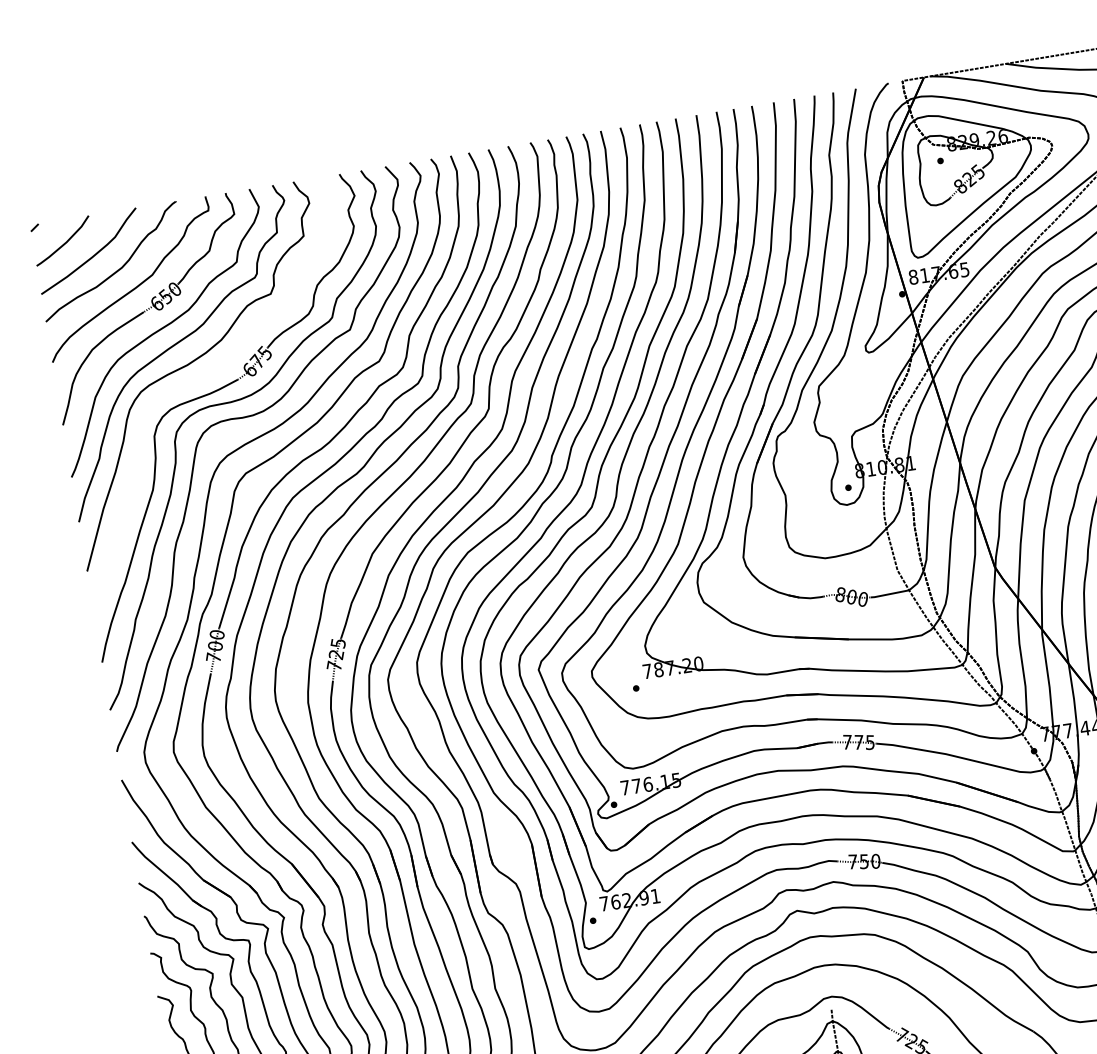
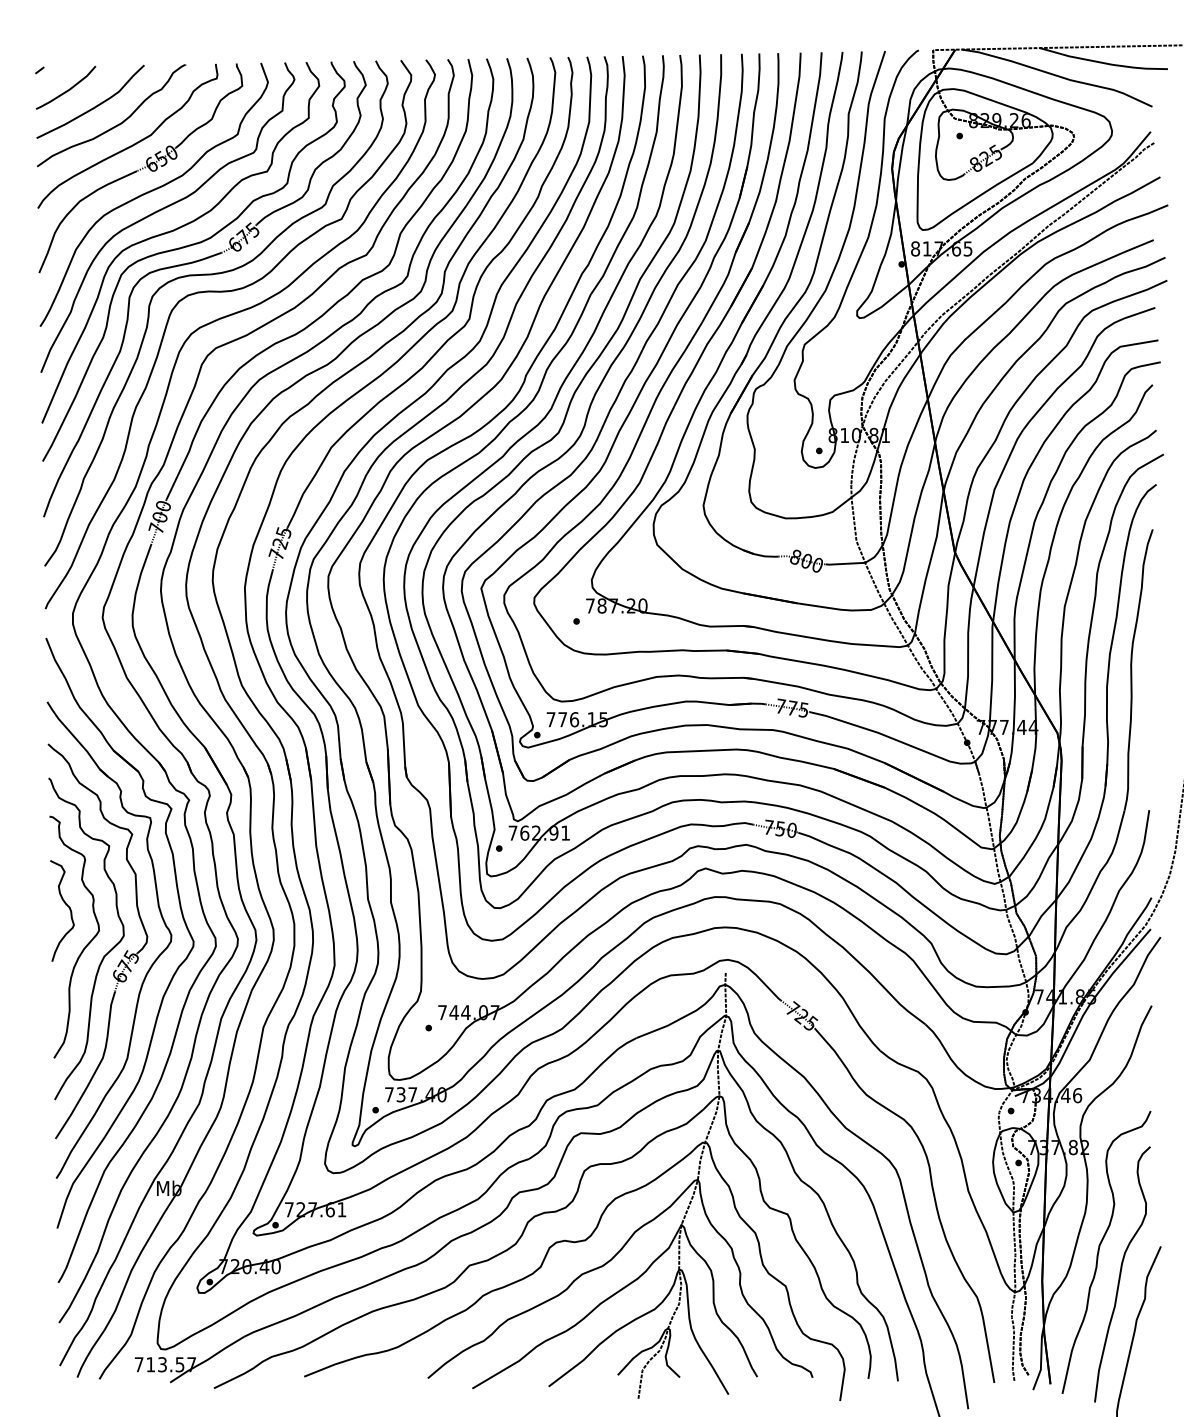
curve: (203, 379) -> (187, 247), added

